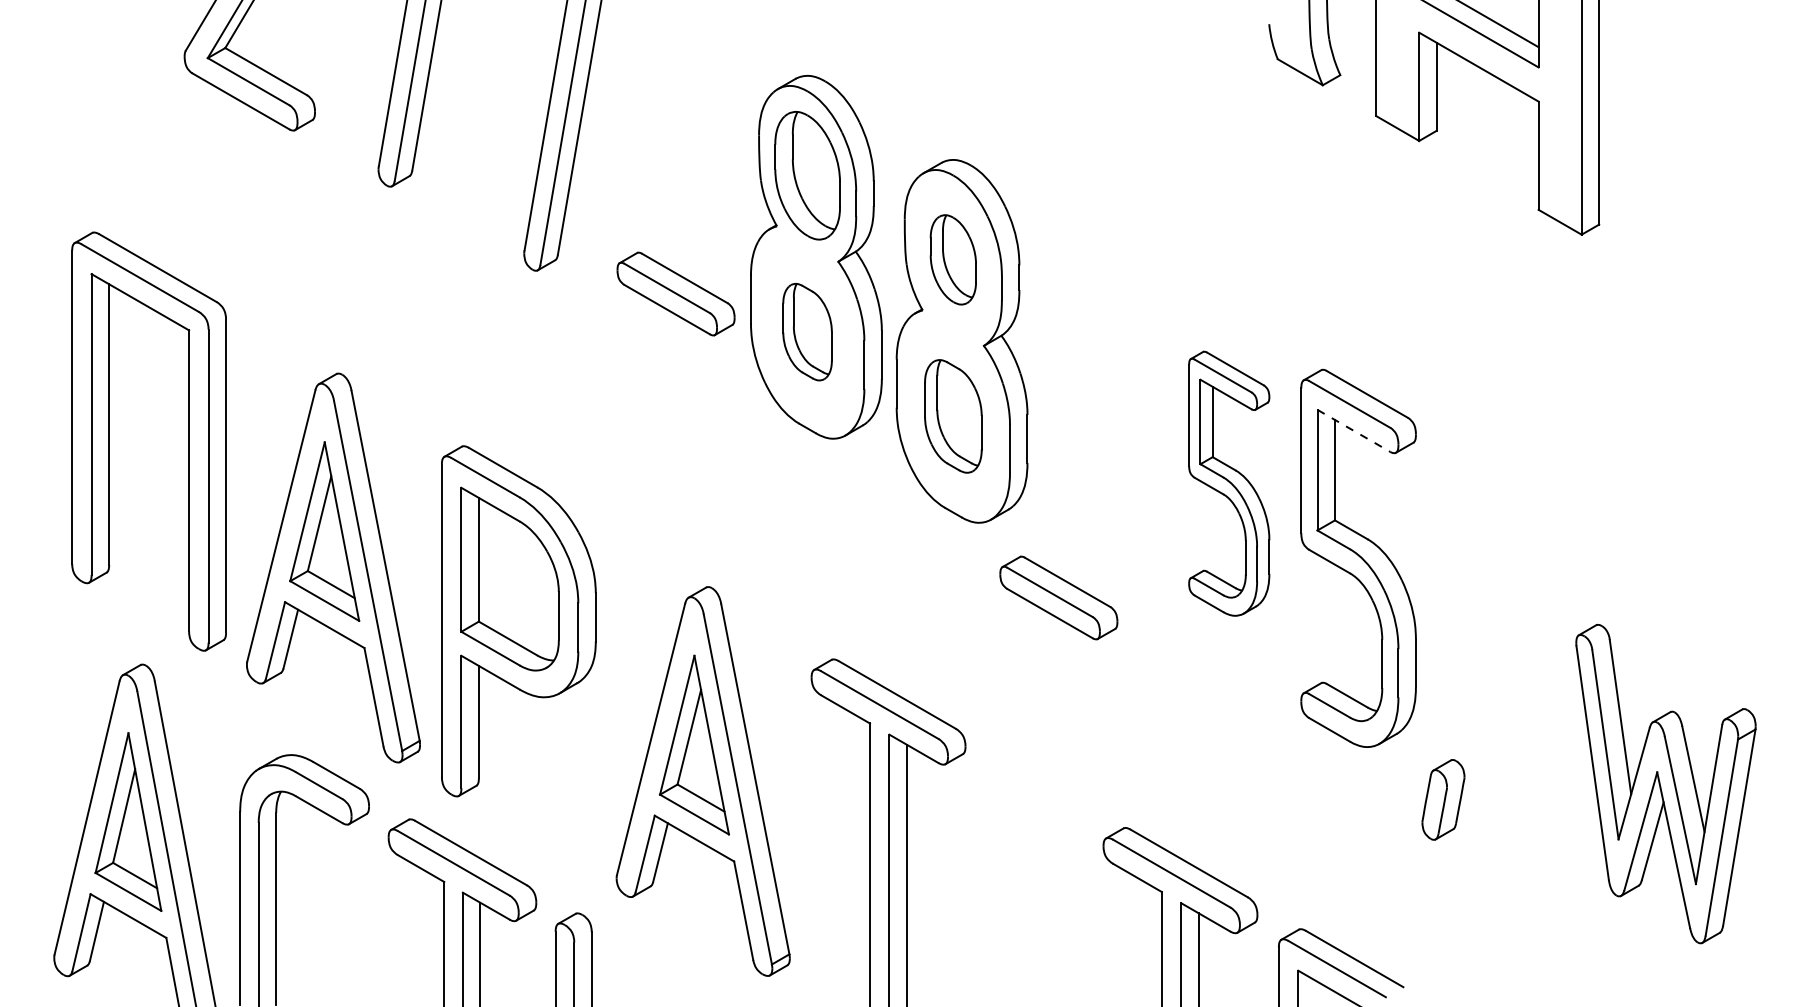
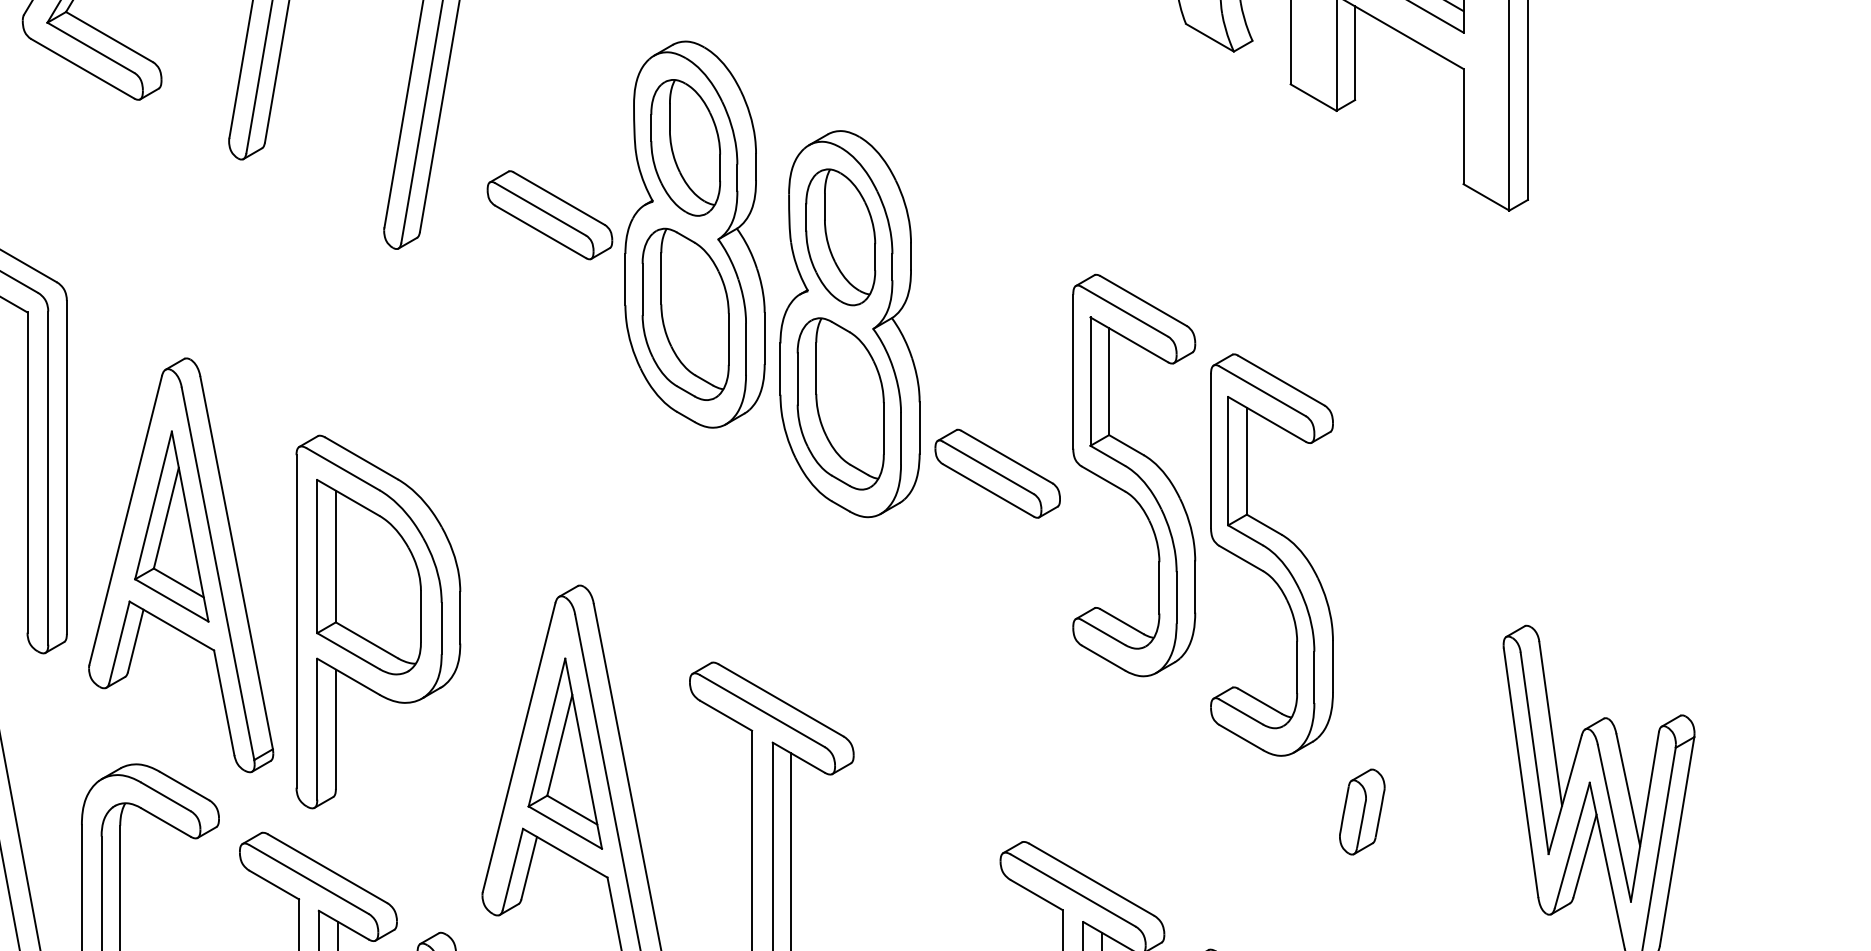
part: (953, 259) -> (840, 237), size x1.43
part: (675, 293) -> (549, 214), moved
part: (807, 331) -> (685, 313), size x1.67
part: (953, 416) -> (840, 404), size x1.43
line: (1354, 431) -> (1267, 420), dashed -> solid
part: (1229, 483) -> (1134, 475), size x1.43
part: (1058, 597) -> (997, 473), moved

